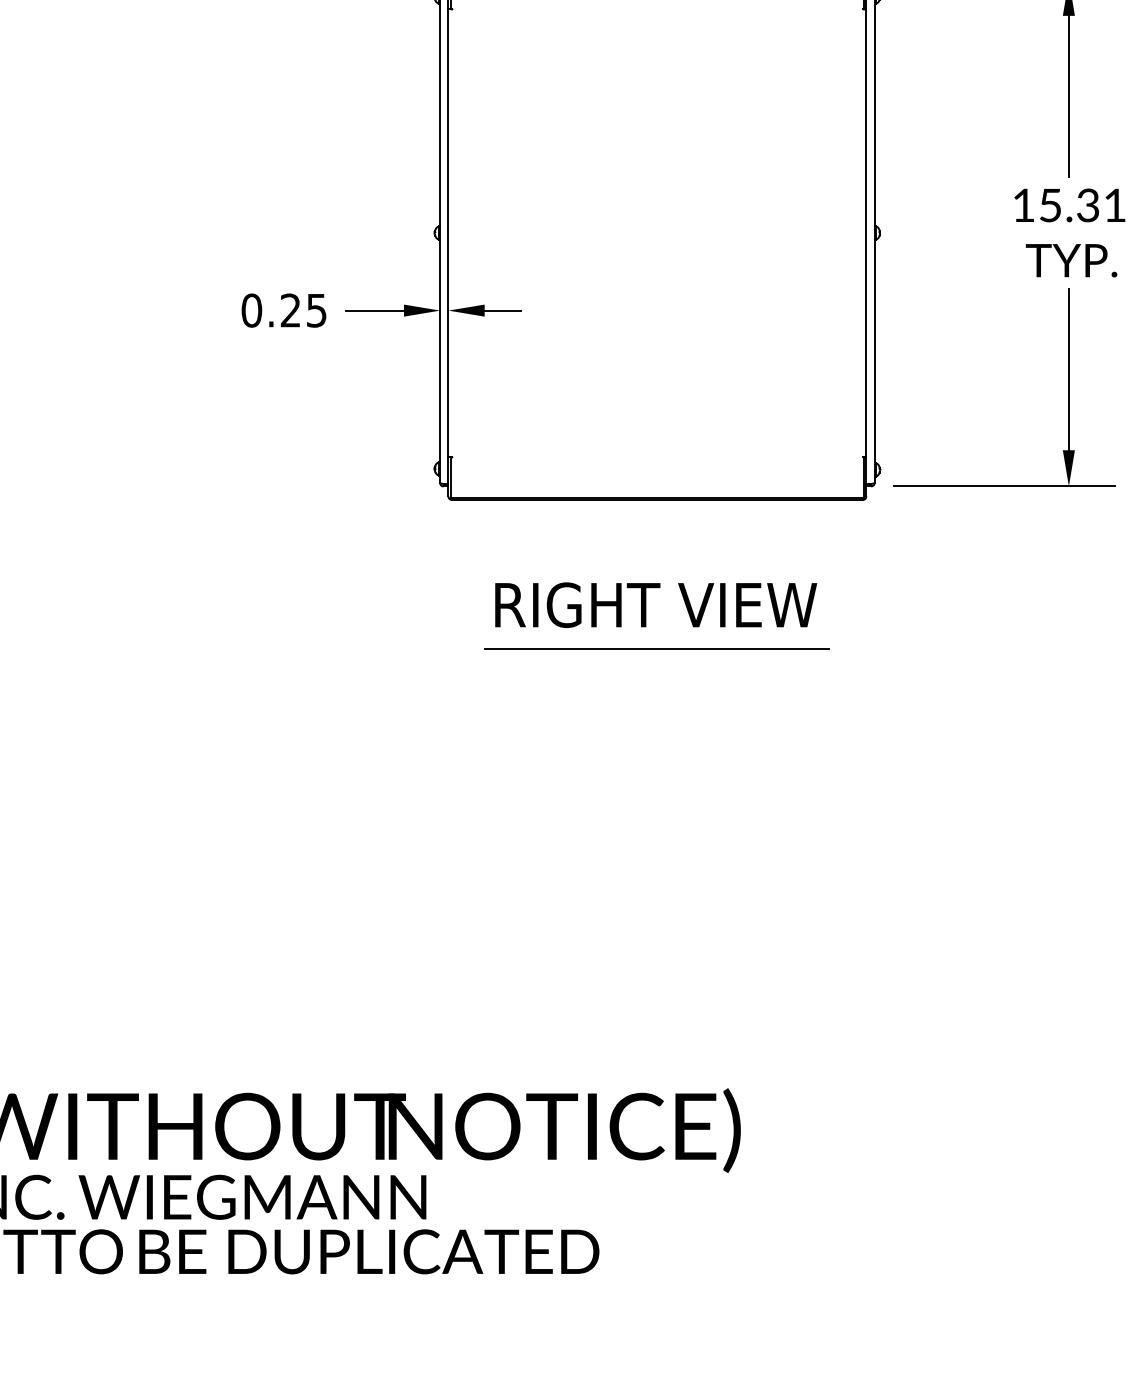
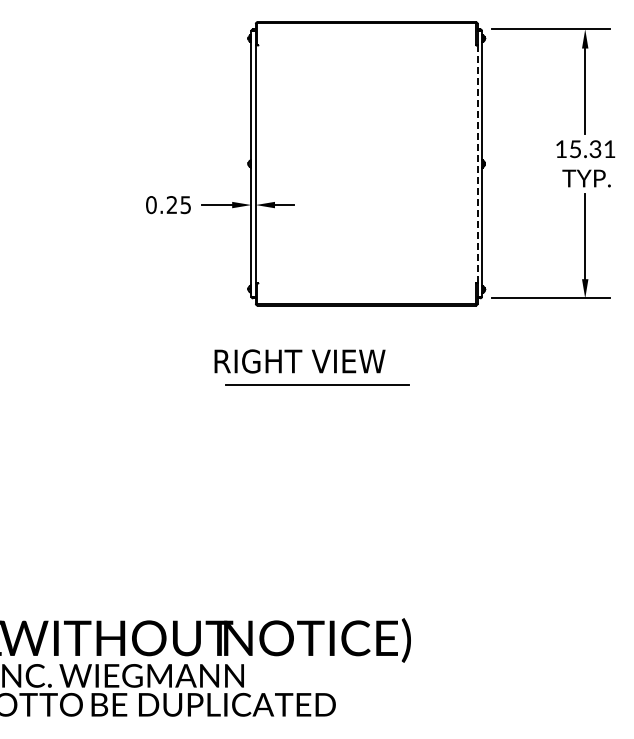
line: (866, 232) -> (477, 163), solid -> dashed
text: (655, 605) -> (299, 361), moved
line: (656, 648) -> (317, 384), moved

